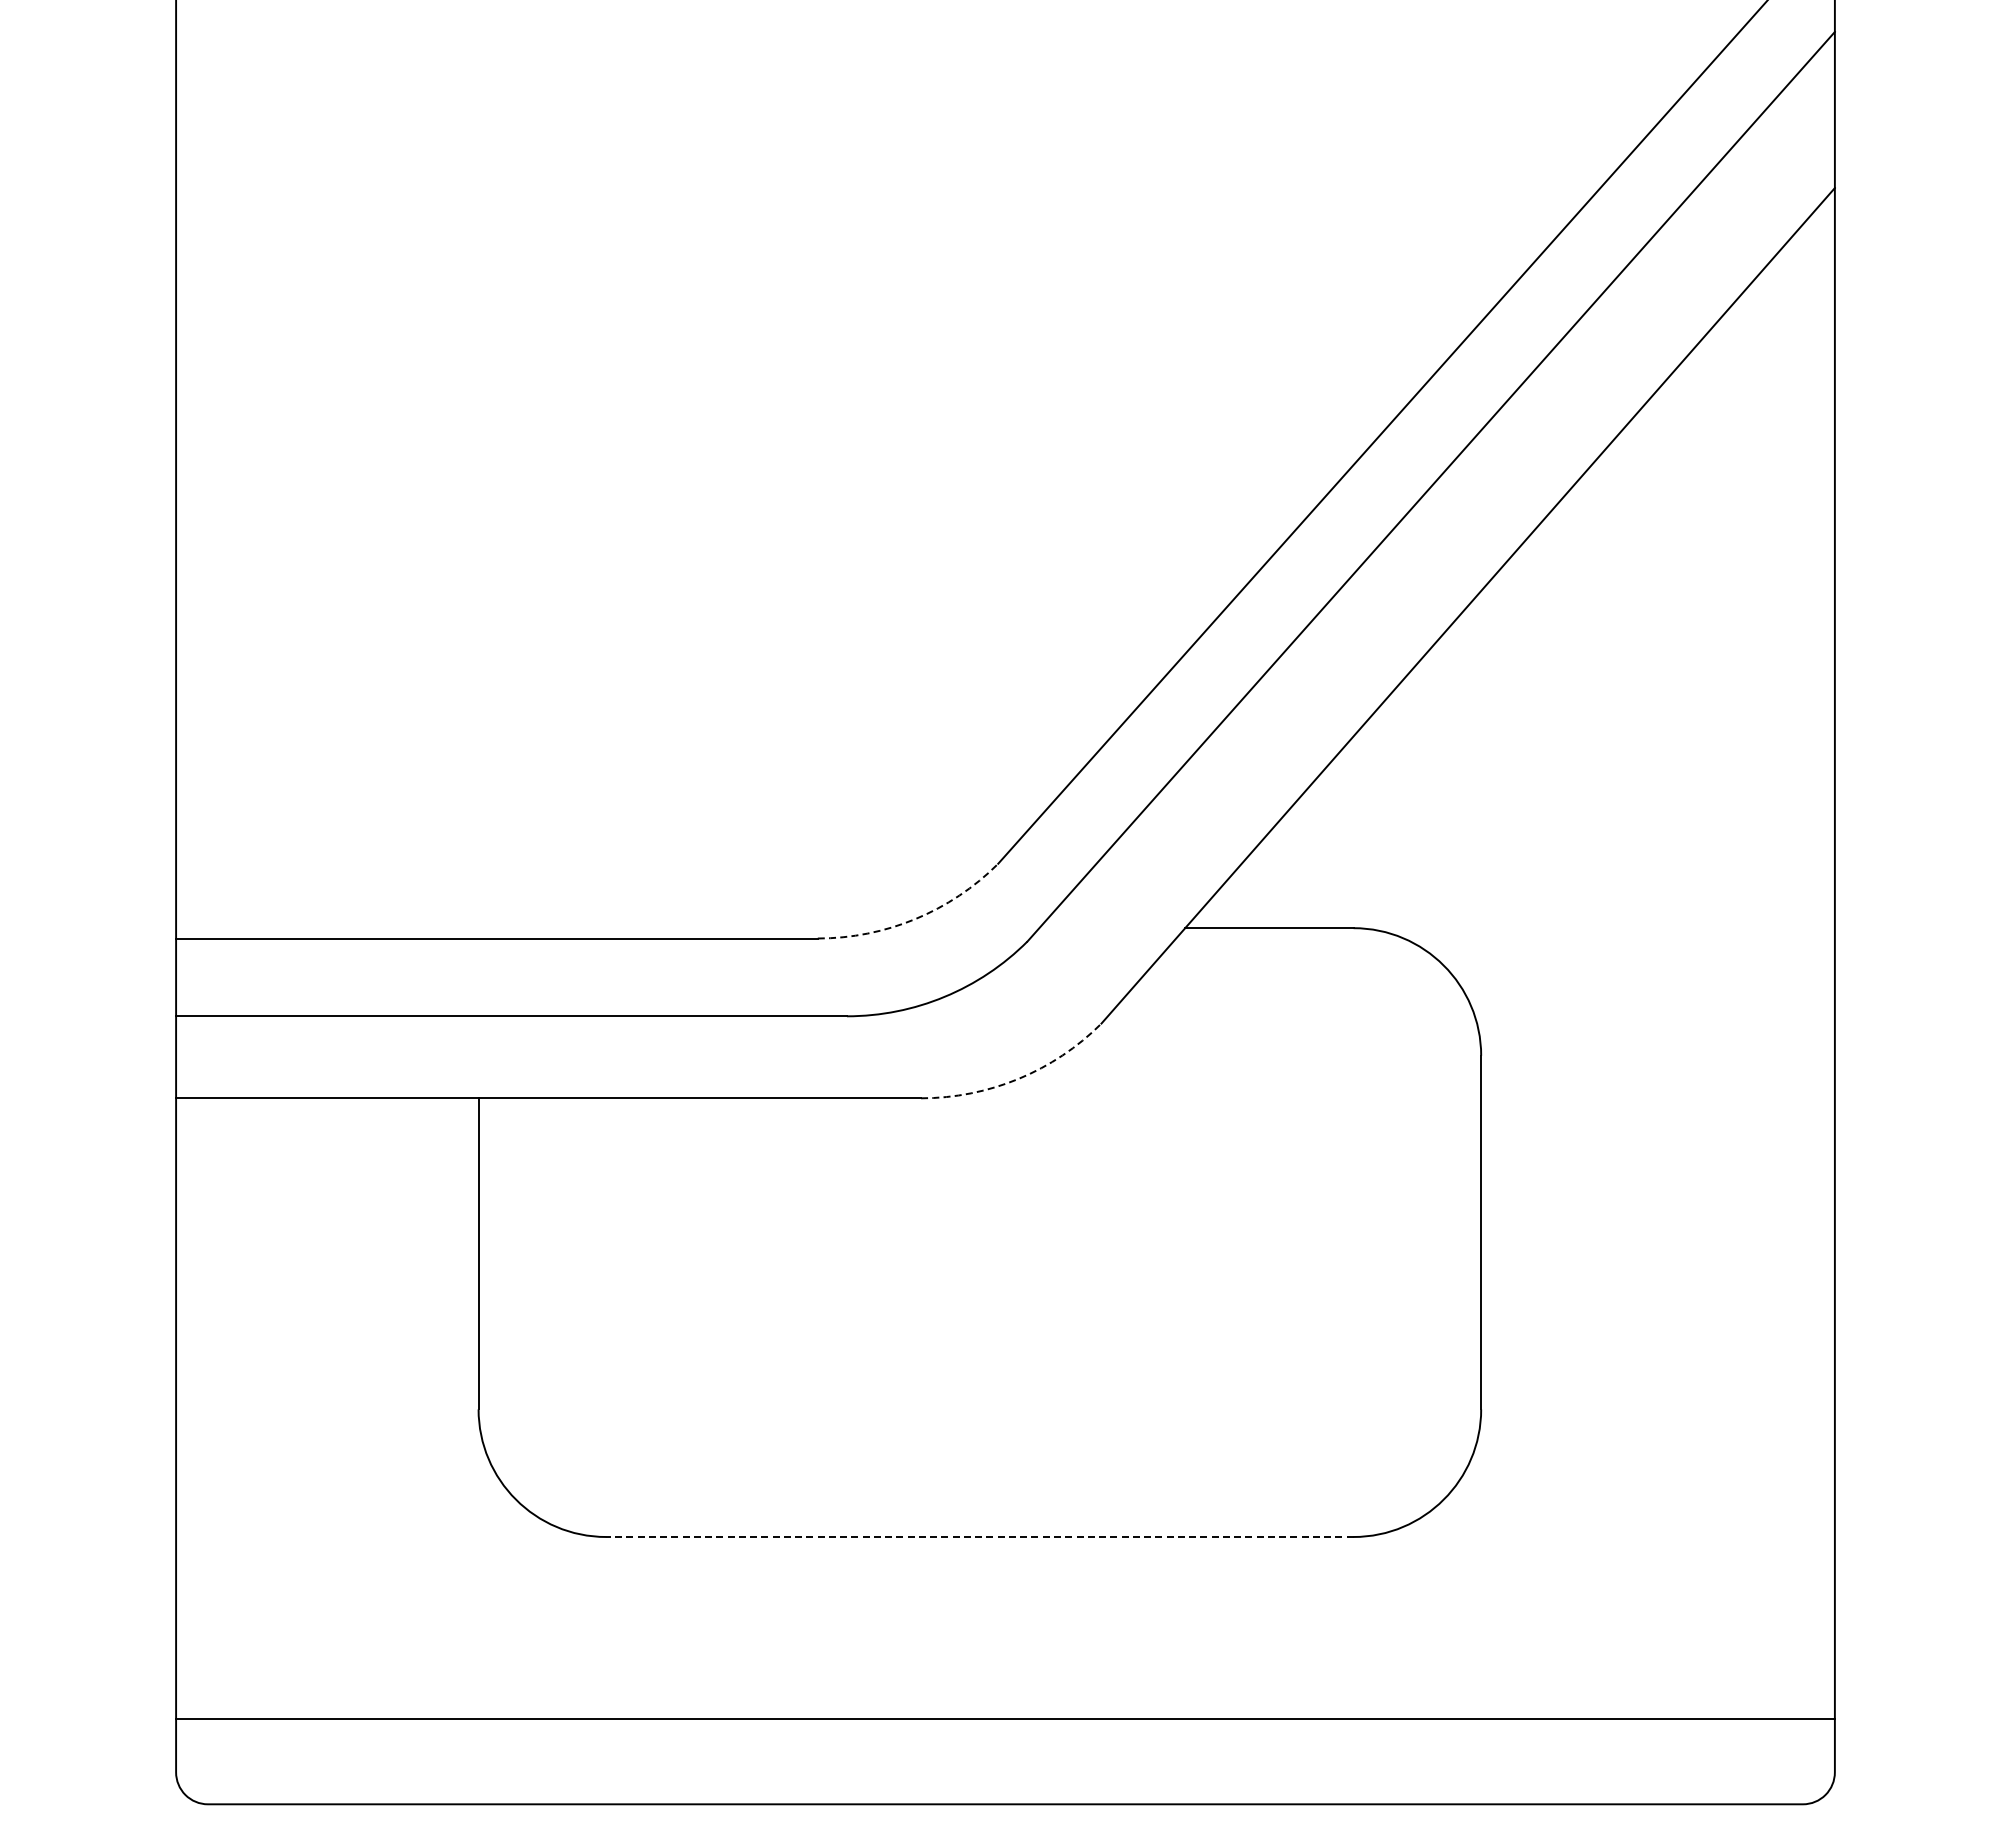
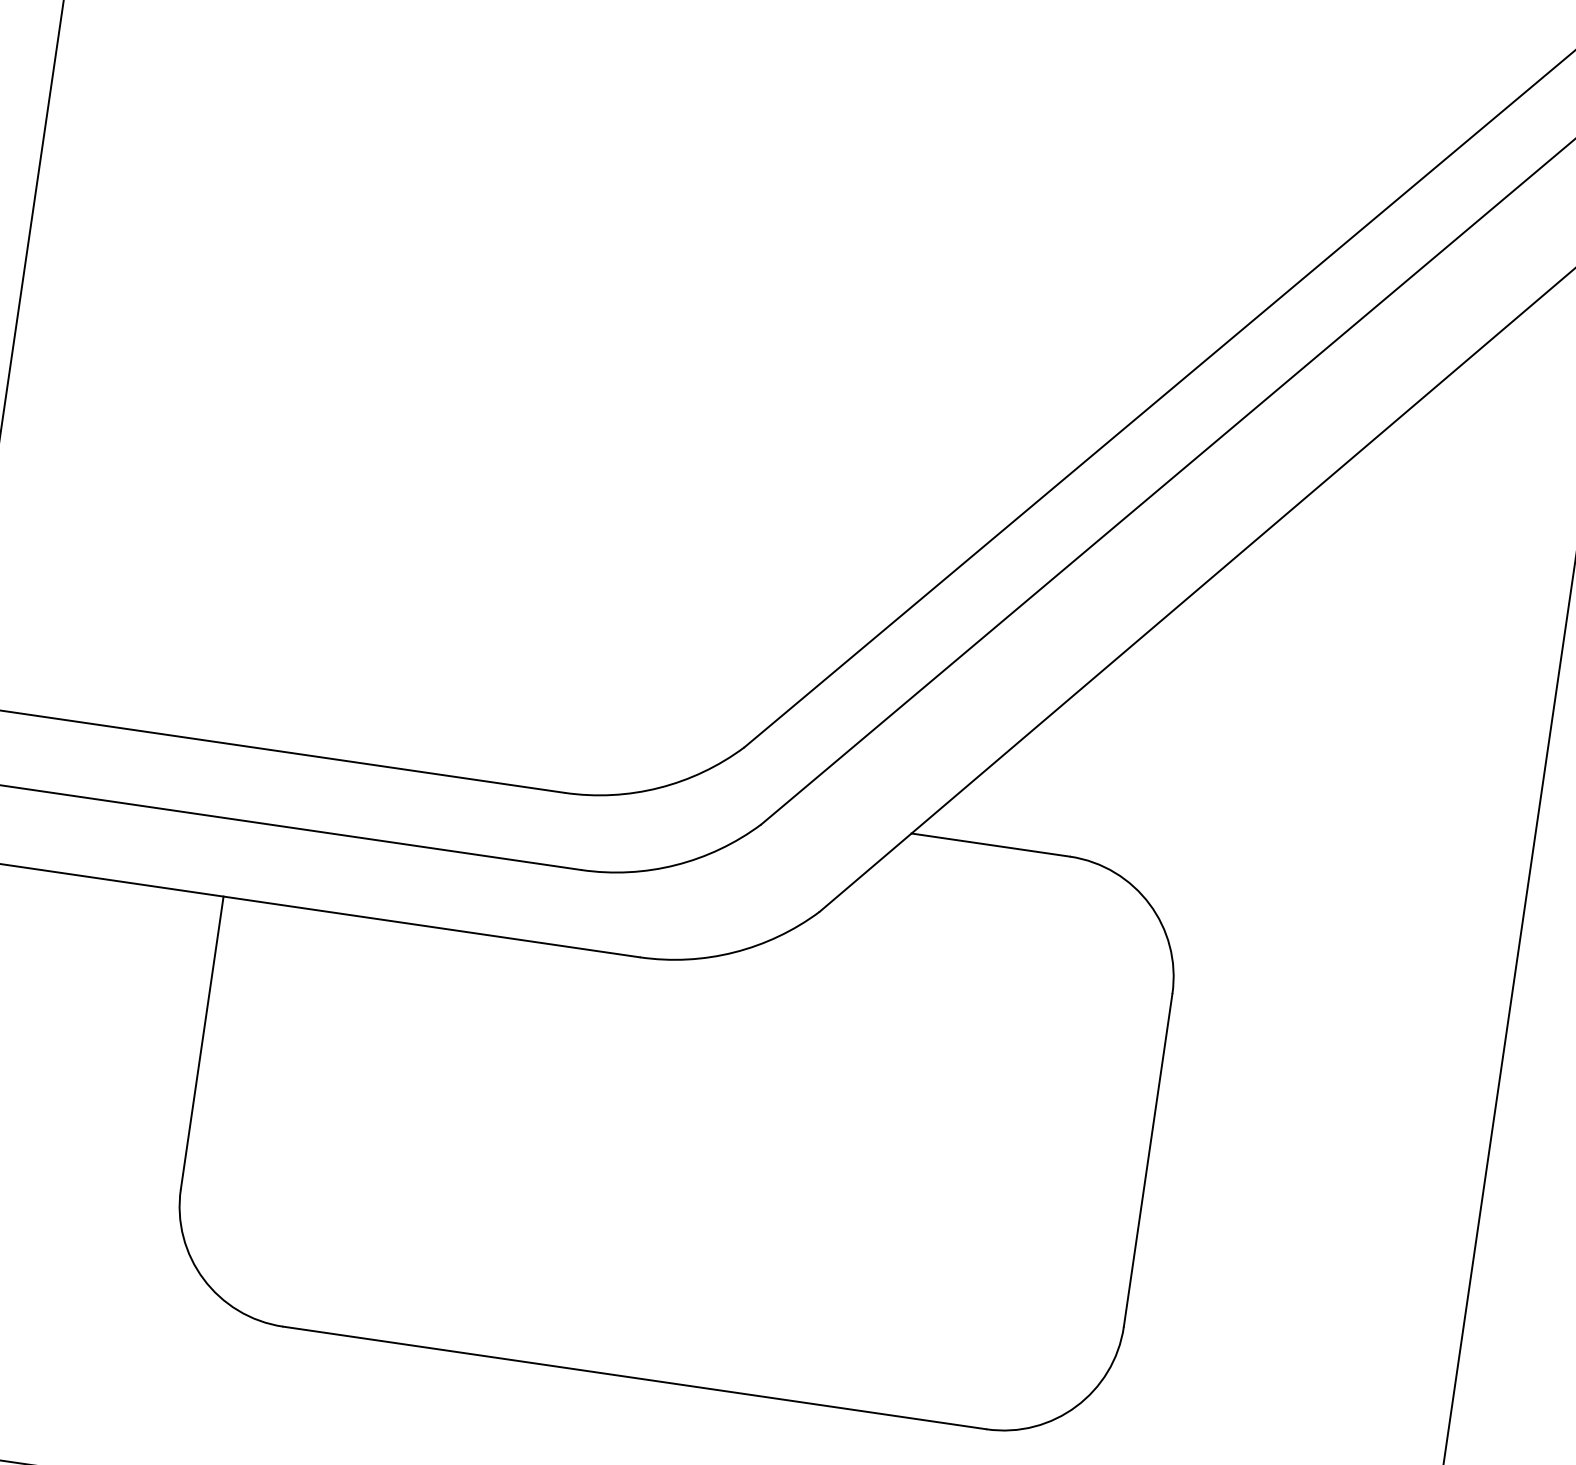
arc: (915, 919) -> (659, 788), dashed -> solid
arc: (1018, 1078) -> (734, 952), dashed -> solid
line: (979, 1536) -> (634, 1377), dashed -> solid

